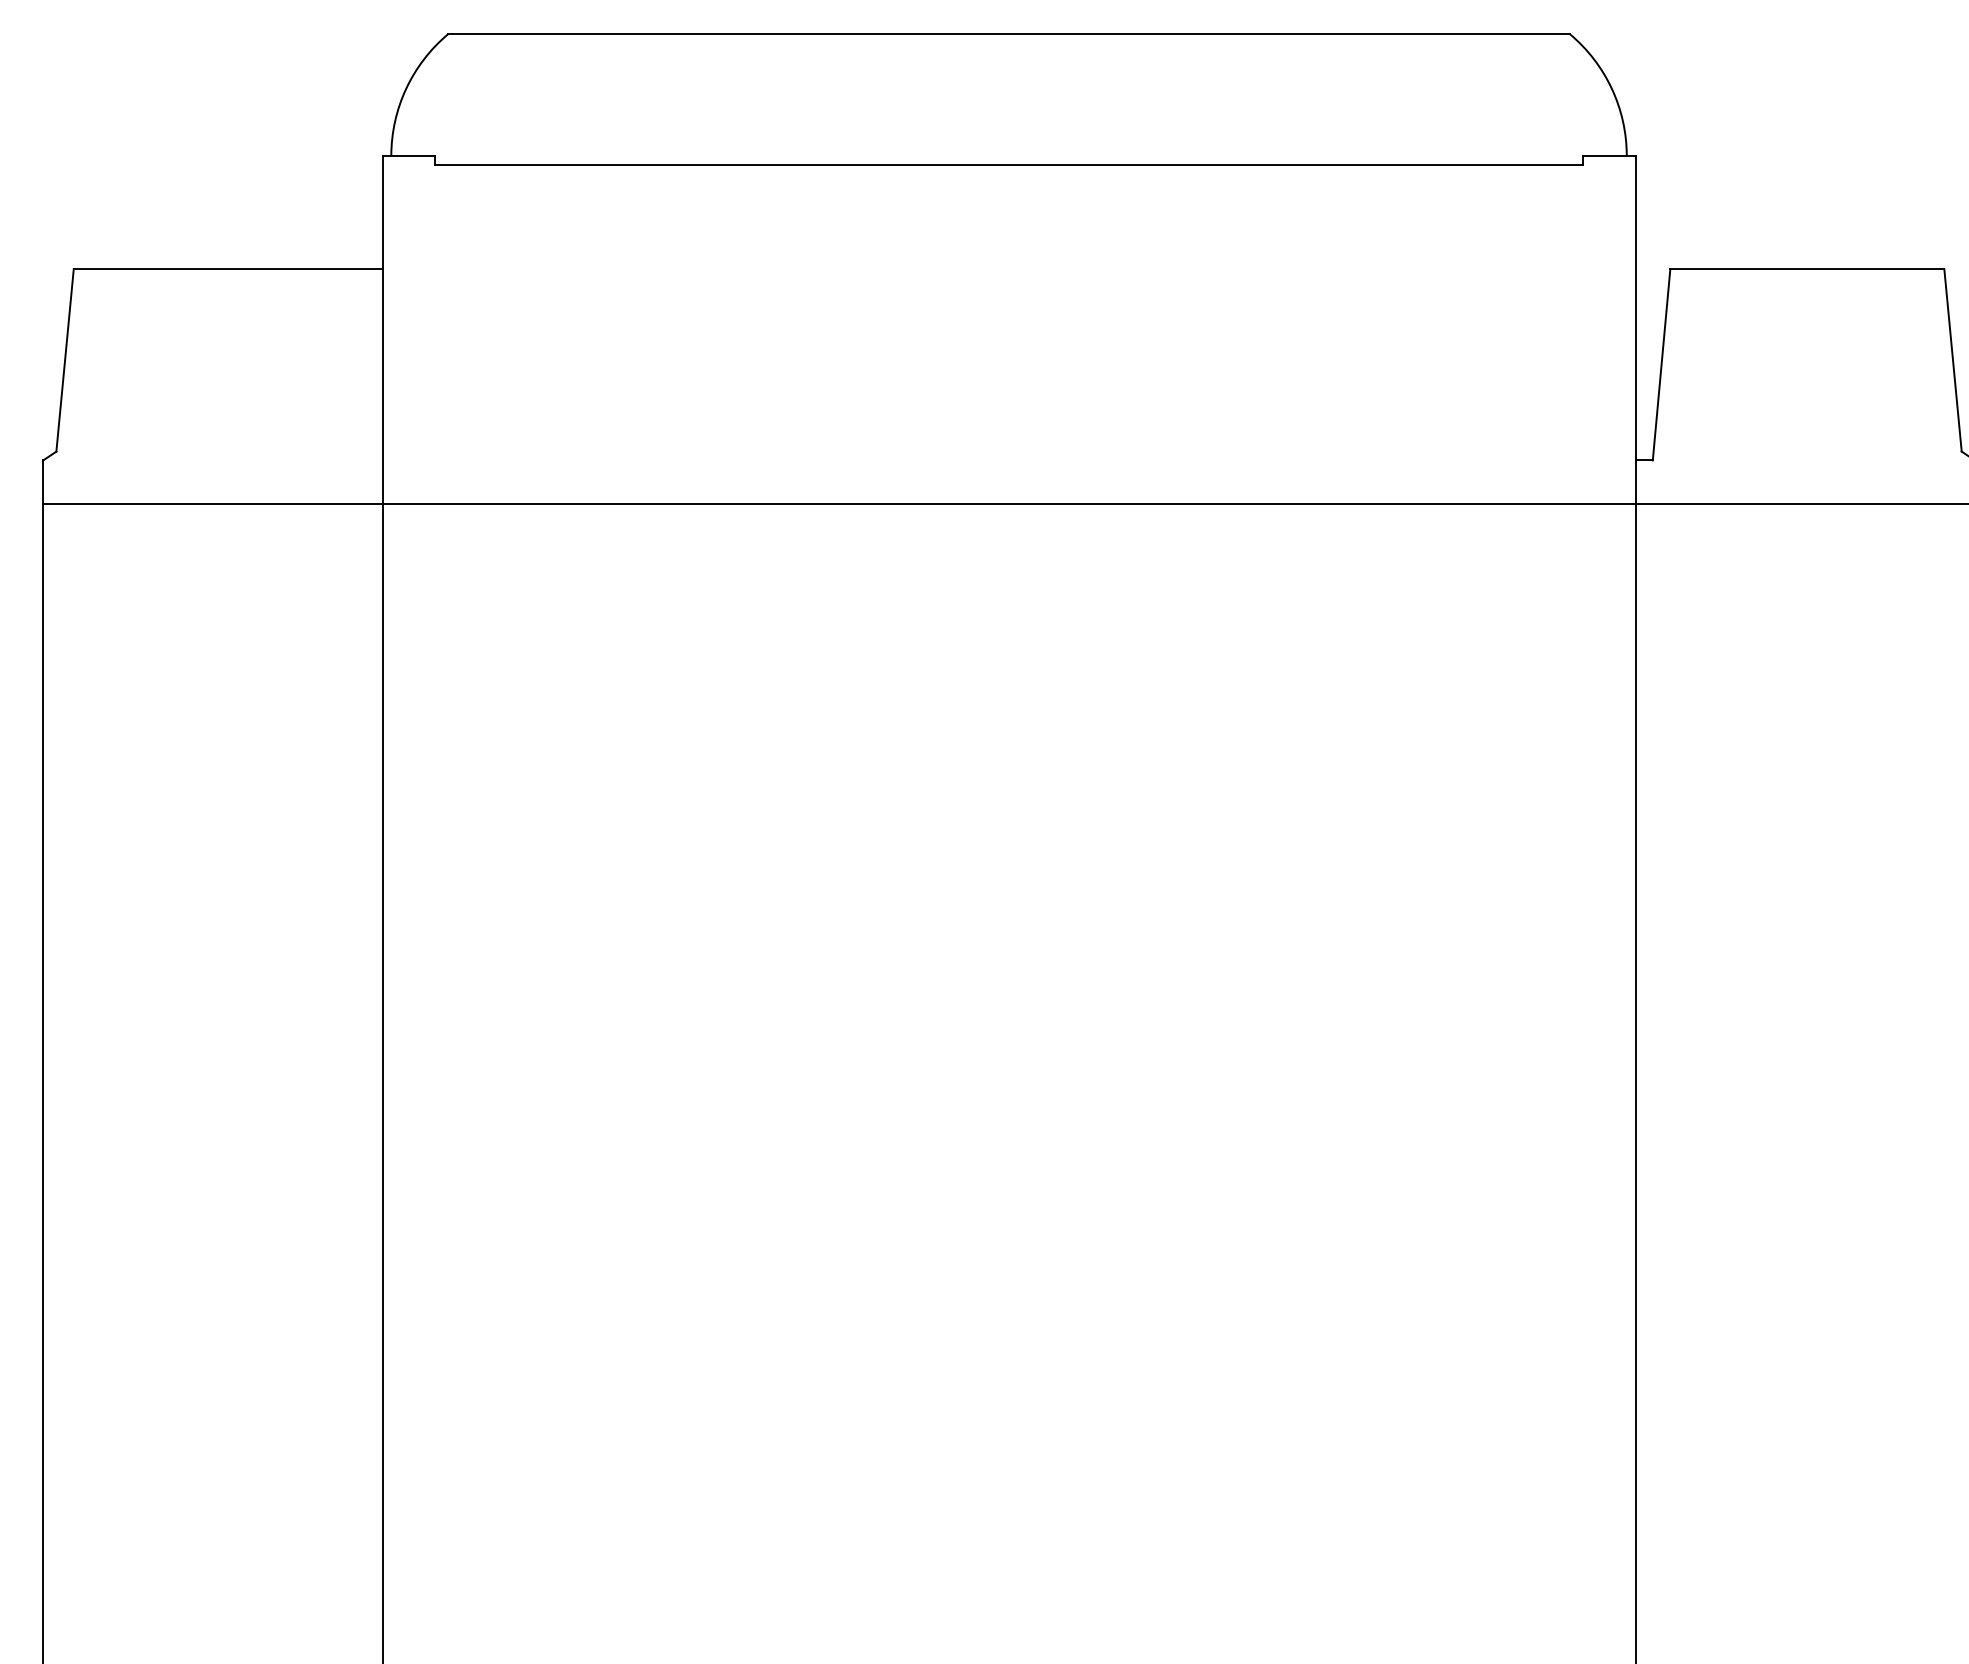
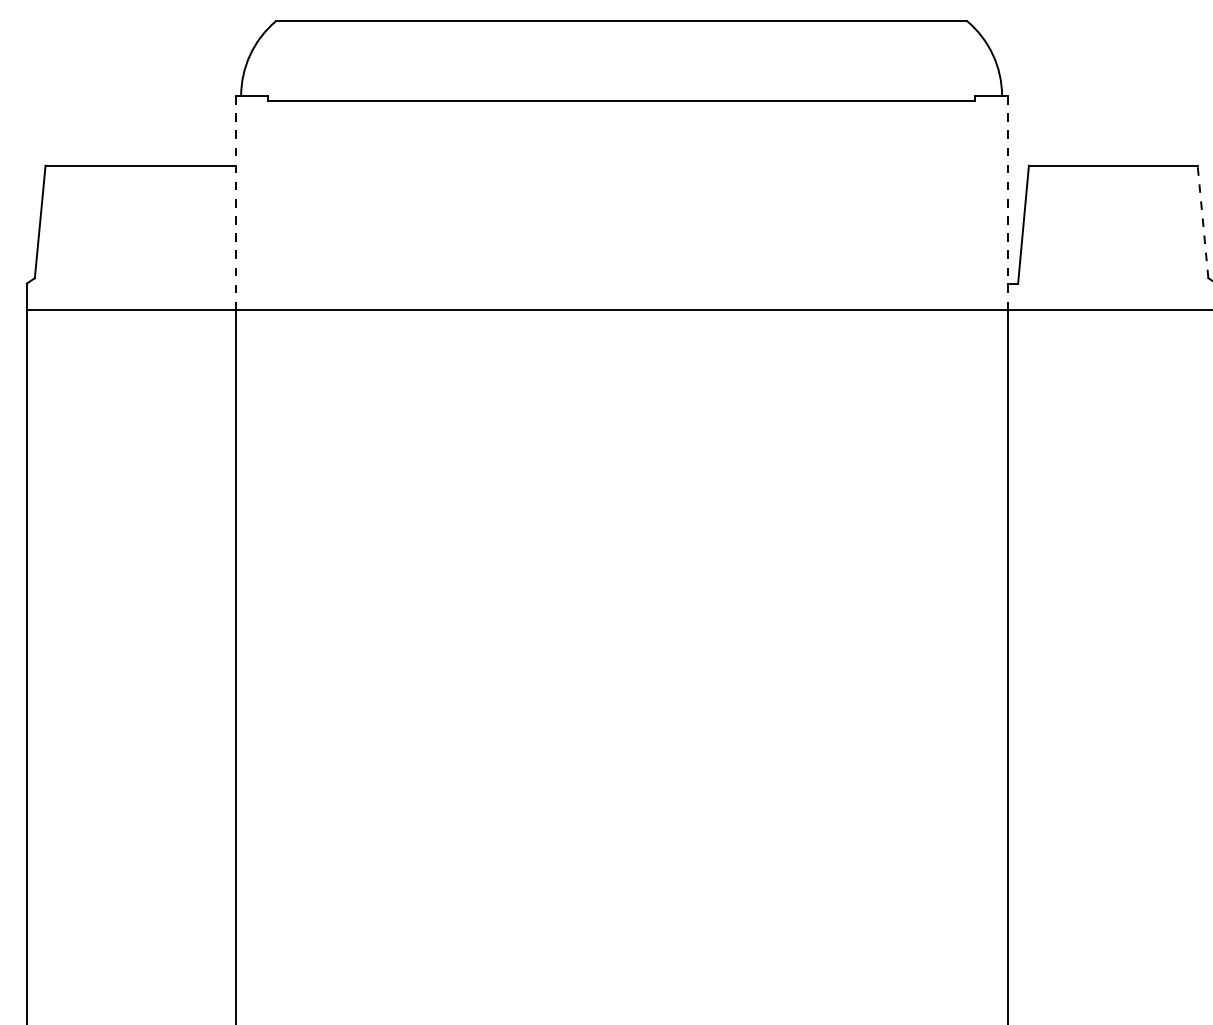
line: (382, 328) -> (235, 202), solid -> dashed
line: (1635, 328) -> (1007, 202), solid -> dashed
line: (1952, 359) -> (1202, 221), solid -> dashed

